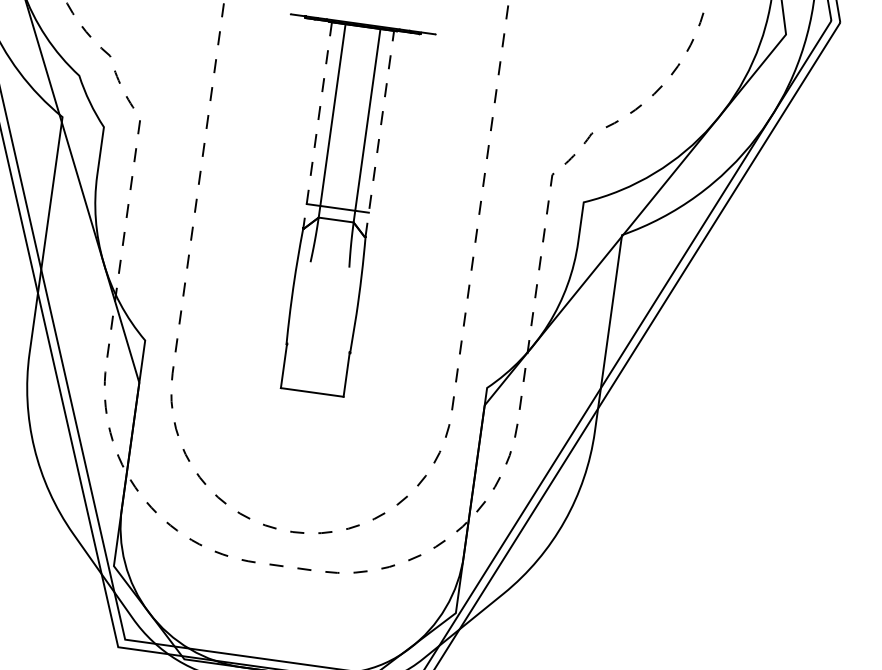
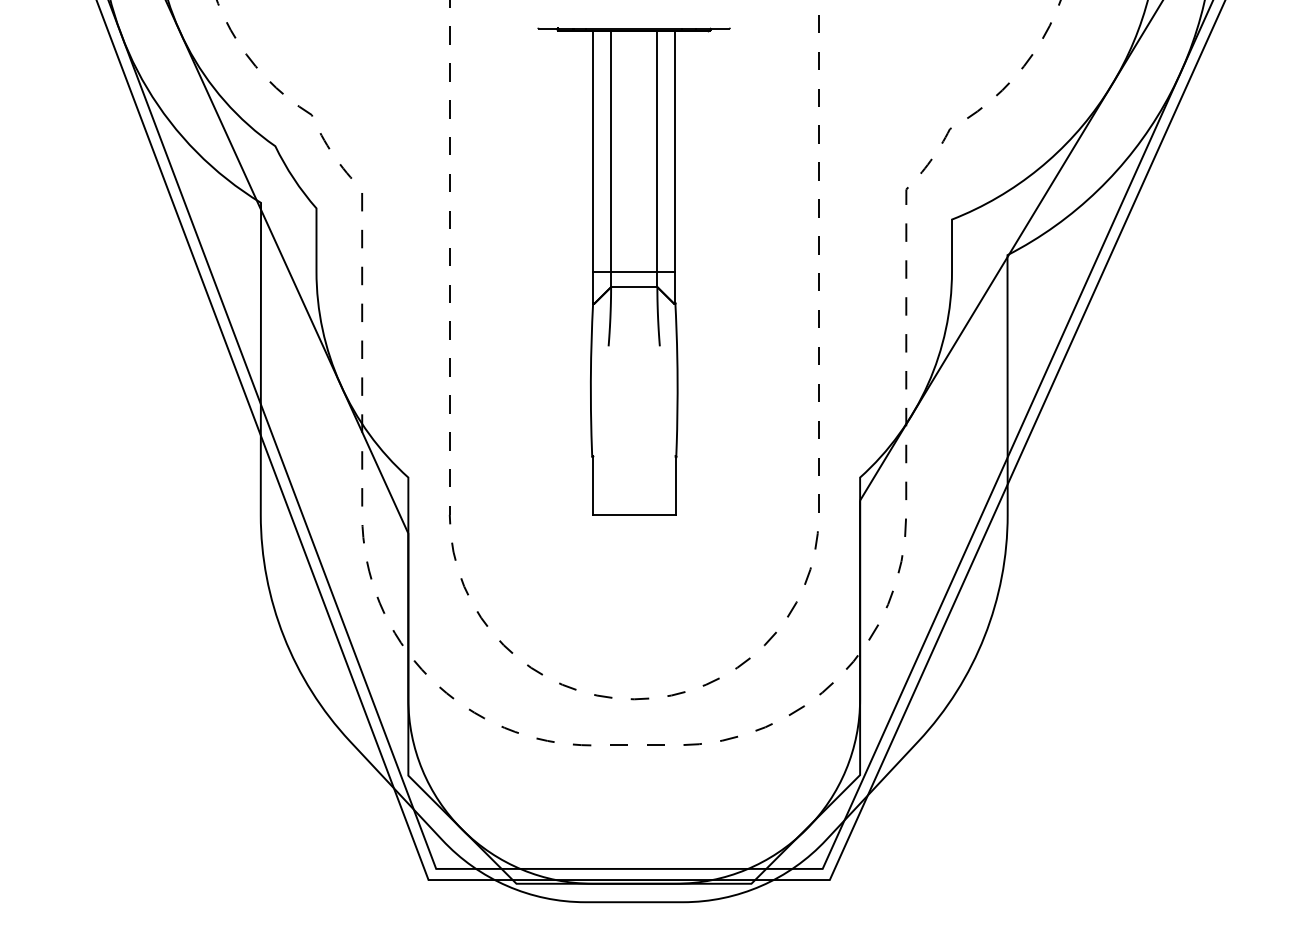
line: (317, 125) -> (593, 167), dashed -> solid
line: (379, 133) -> (675, 167), dashed -> solid

